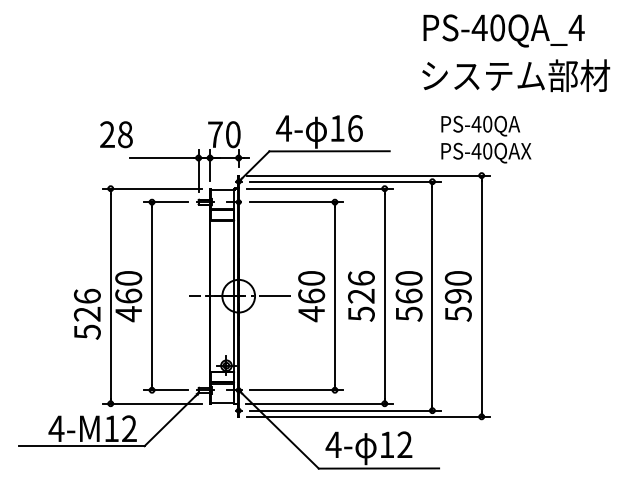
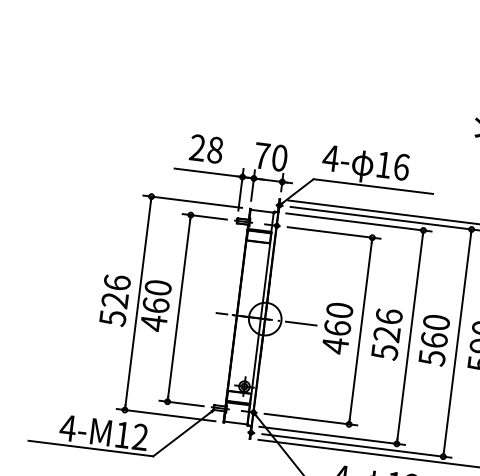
text: (116, 134) -> (206, 148), moved
text: (87, 313) -> (115, 299), moved

